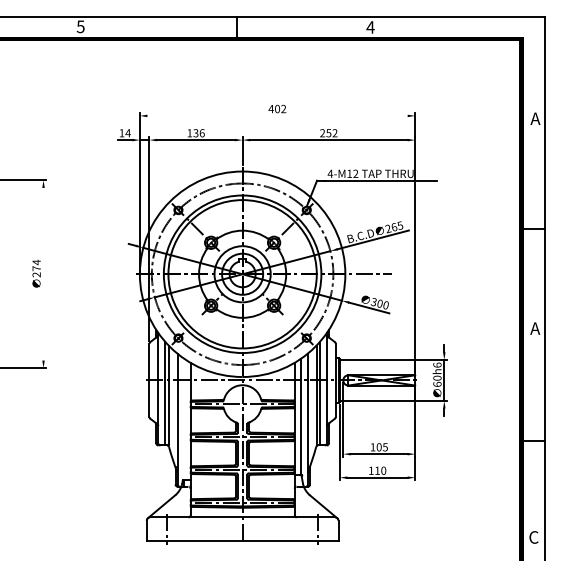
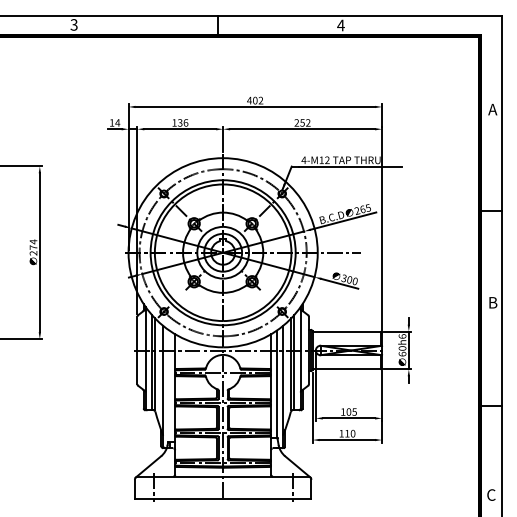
text: (80, 26) -> (73, 24), 5 -> 3
line: (277, 115) -> (255, 106), added
line: (43, 273) -> (39, 252), added
text: (535, 328) -> (492, 302), A -> B

